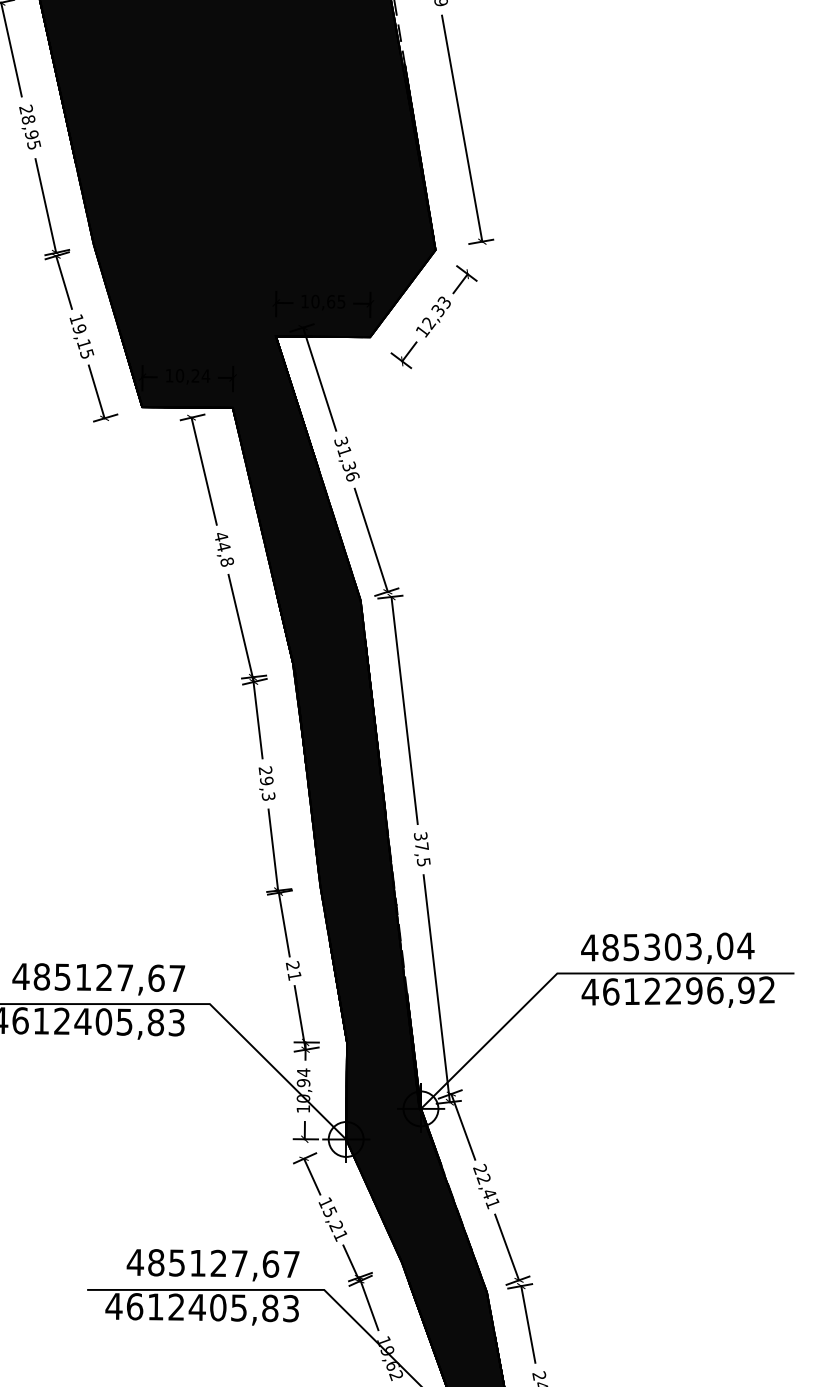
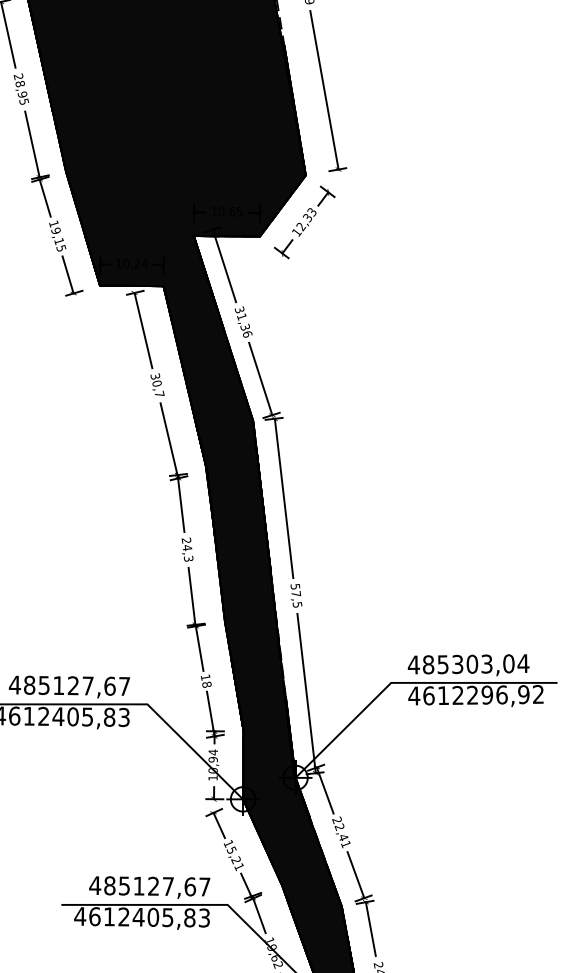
text: (224, 549) -> (157, 385), 44,8 -> 30,7
text: (266, 780) -> (187, 547), 29,3 -> 24,3
text: (421, 836) -> (295, 586), 37,5 -> 57,5
text: (293, 970) -> (206, 680), 21 -> 18

